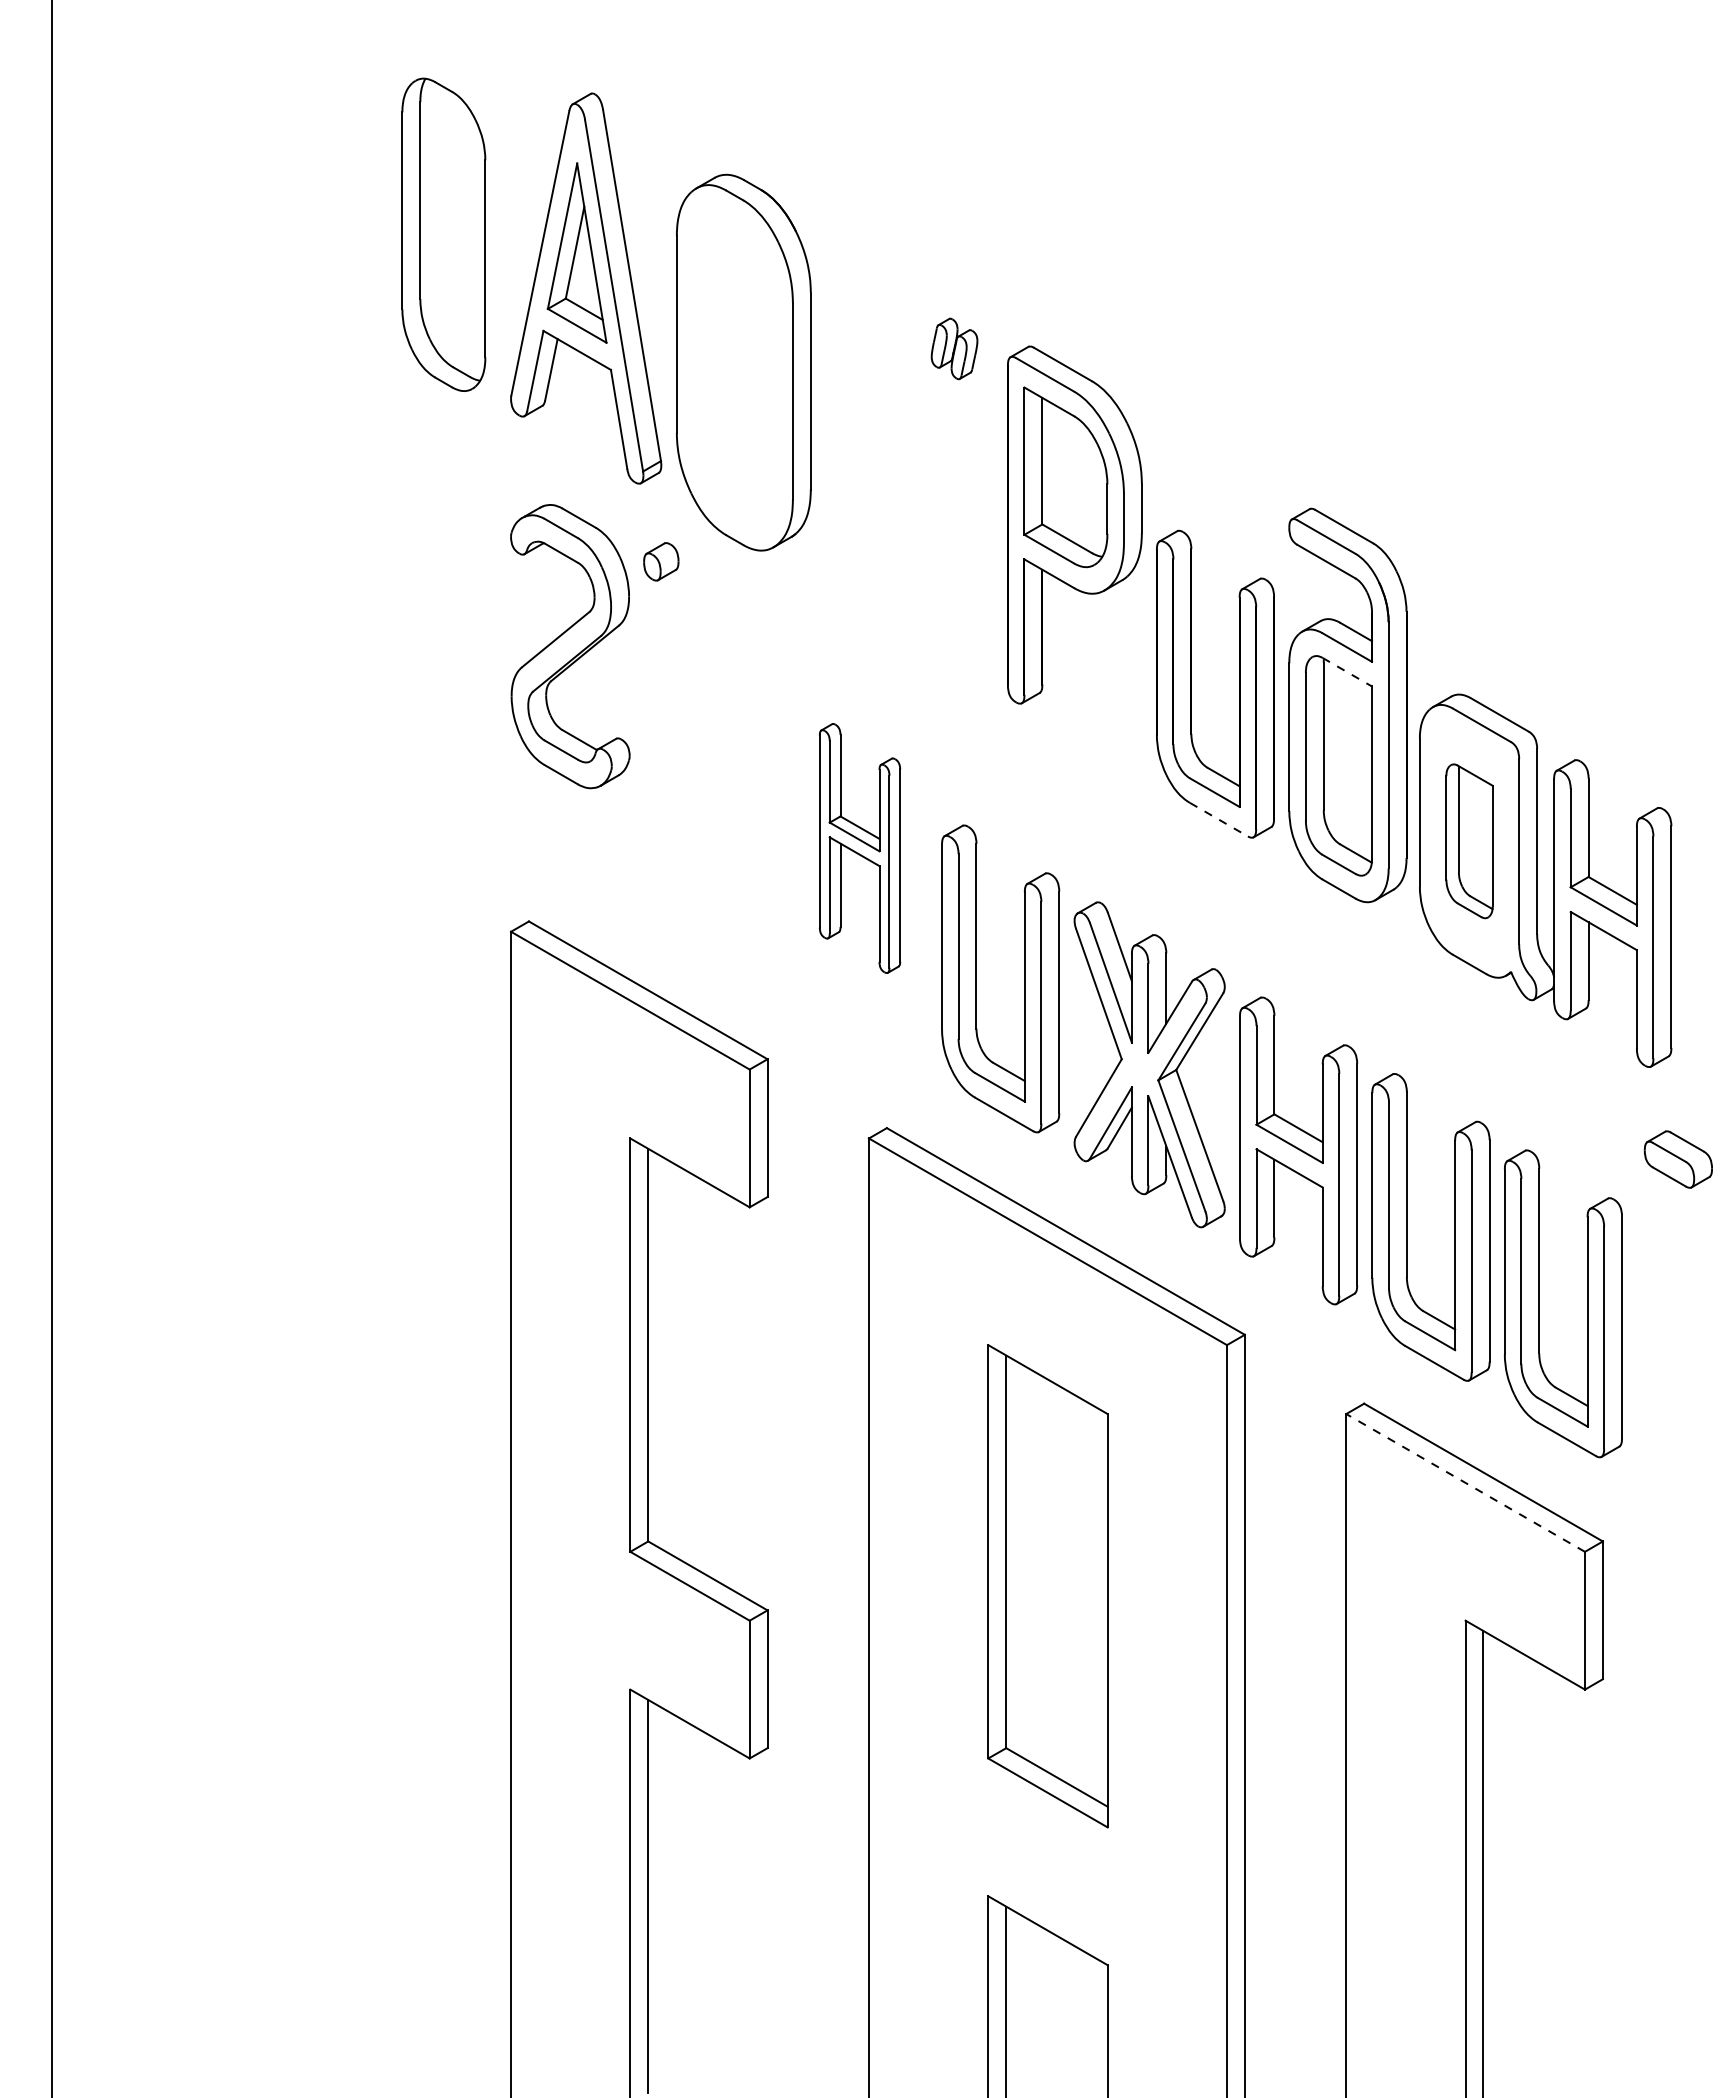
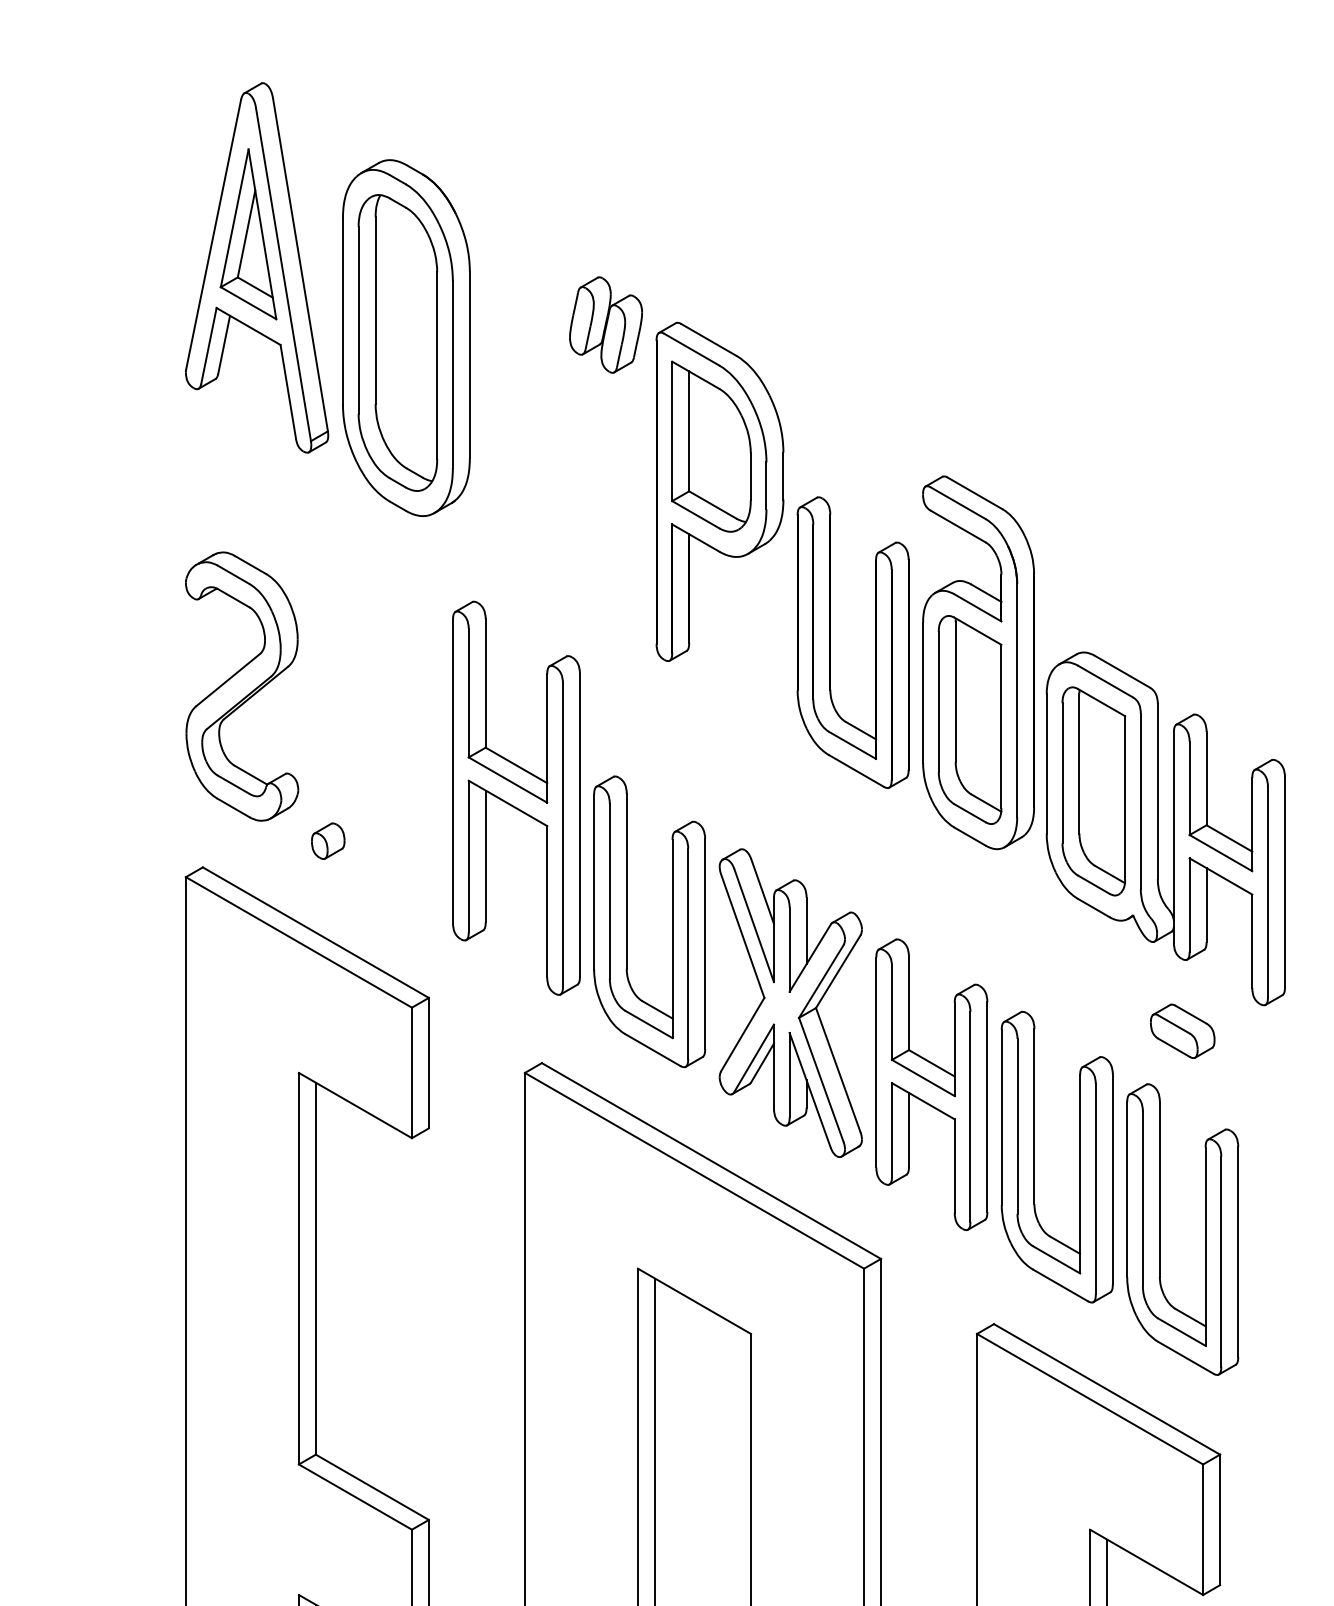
part: (443, 234) -> (397, 342), moved
part: (954, 348) -> (605, 324), size x1.67
part: (661, 561) -> (328, 840), moved
part: (570, 646) -> (242, 686), moved
line: (1347, 672) -> (978, 631), dashed -> solid
line: (1219, 819) -> (856, 770), dashed -> solid
part: (1469, 841) -> (1093, 791), size x1.43
part: (859, 848) -> (515, 798), size x1.67
part: (1677, 1159) -> (1181, 1031), moved
line: (1465, 1482) -> (1089, 1398), dashed -> solid

